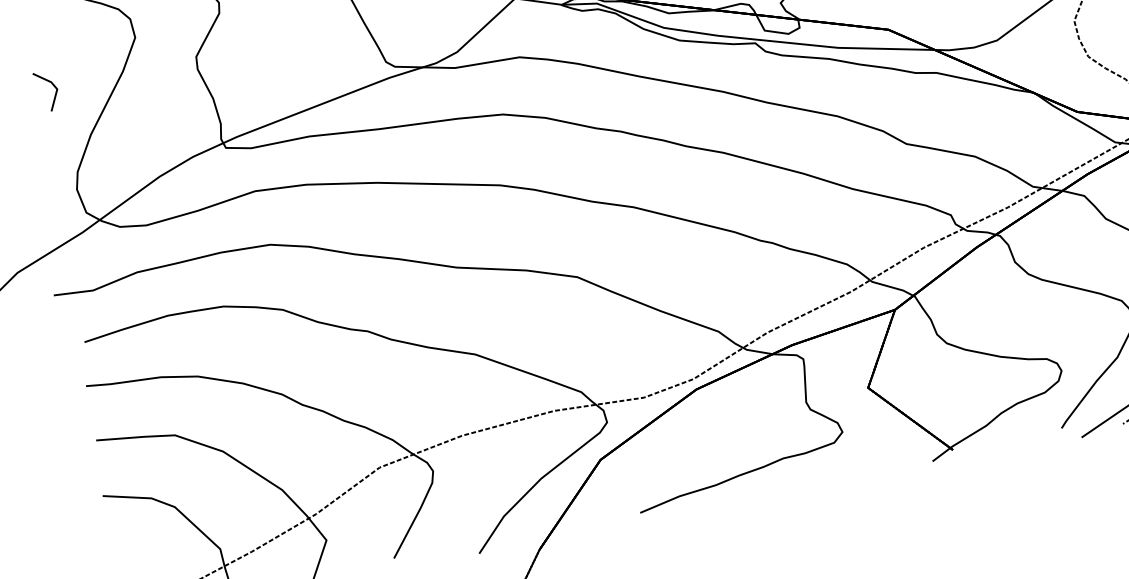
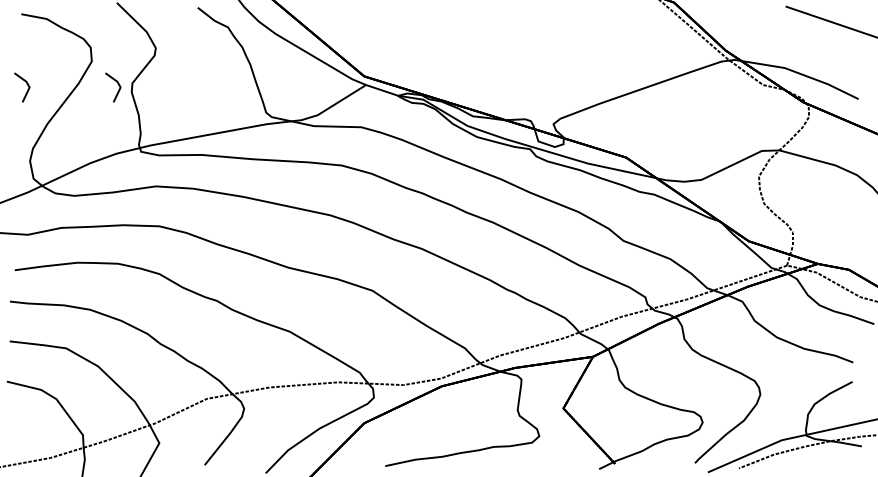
line: (176, 62) -> (117, 84), added

